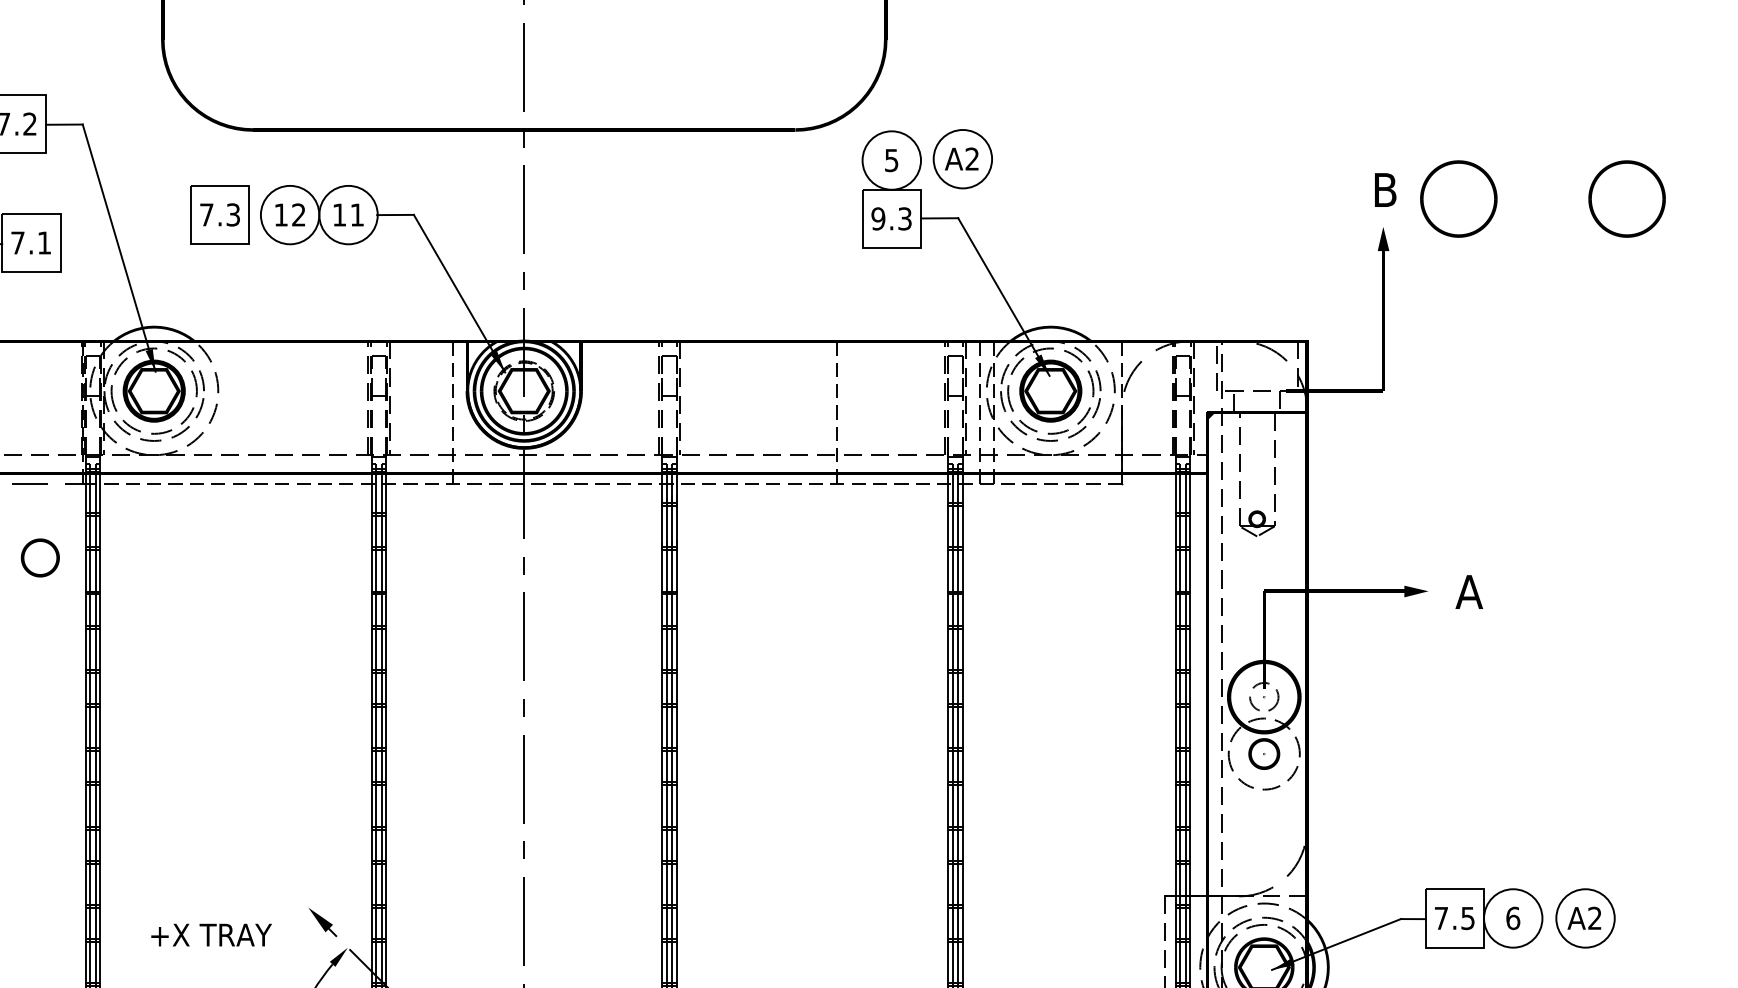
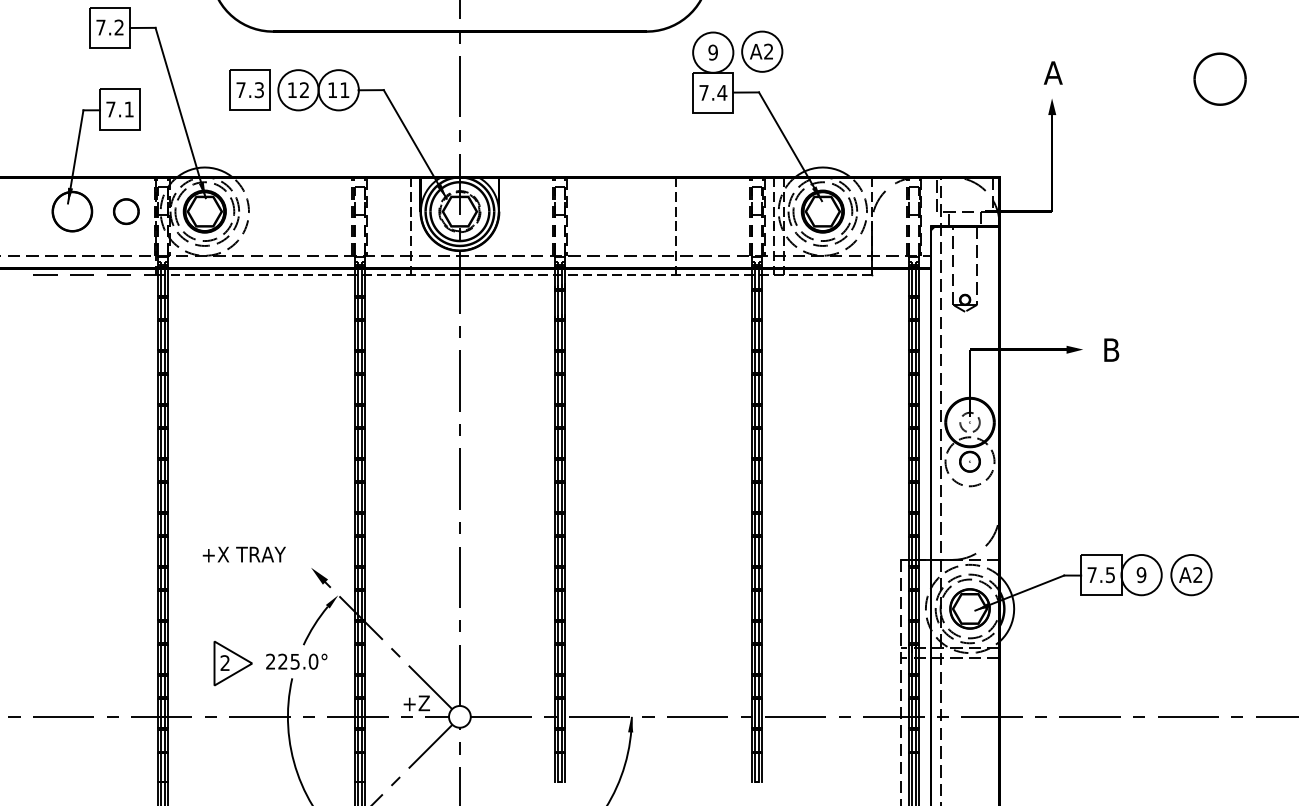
text: (890, 160) -> (712, 52), 5 -> 9
text: (1383, 189) -> (1052, 72), B -> A
part: (1457, 198) -> (1103, 78), removed
text: (892, 218) -> (713, 92), 9.3 -> 7.4
circle: (40, 557) -> (126, 211), moved
text: (1468, 591) -> (1110, 349), A -> B
text: (1513, 919) -> (1141, 575), 6 -> 9
text: (210, 934) -> (243, 554), moved

